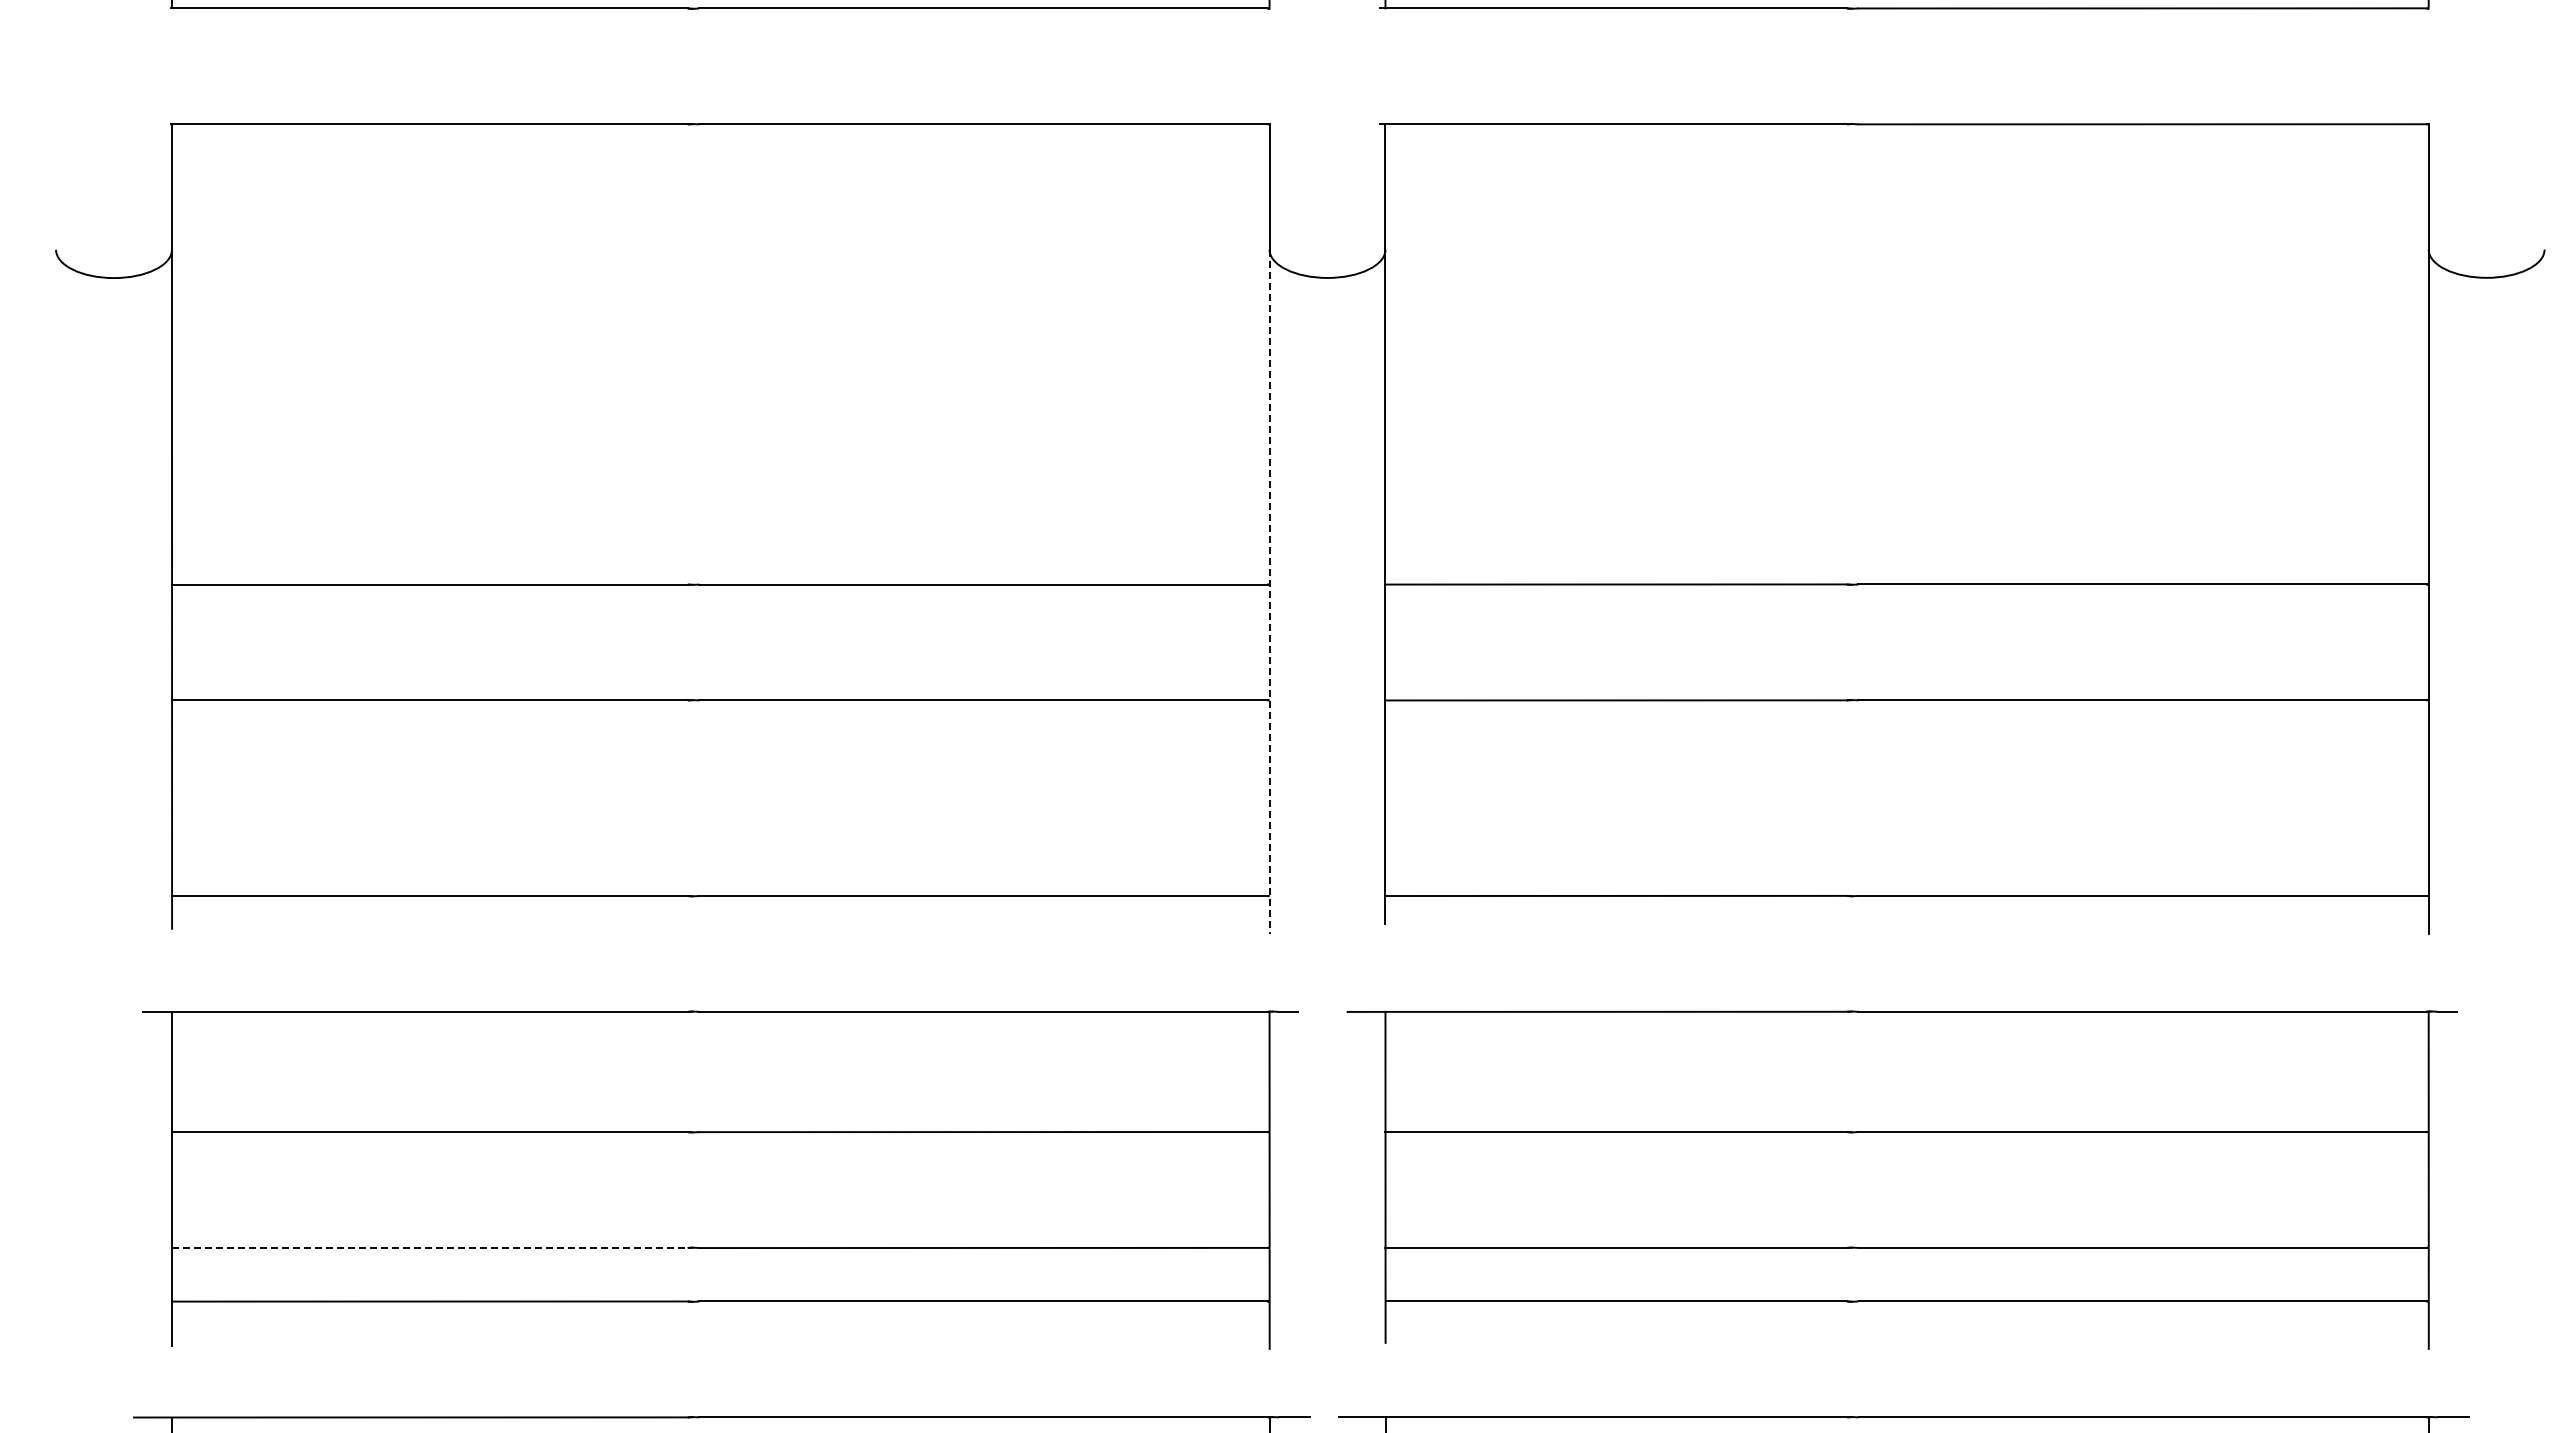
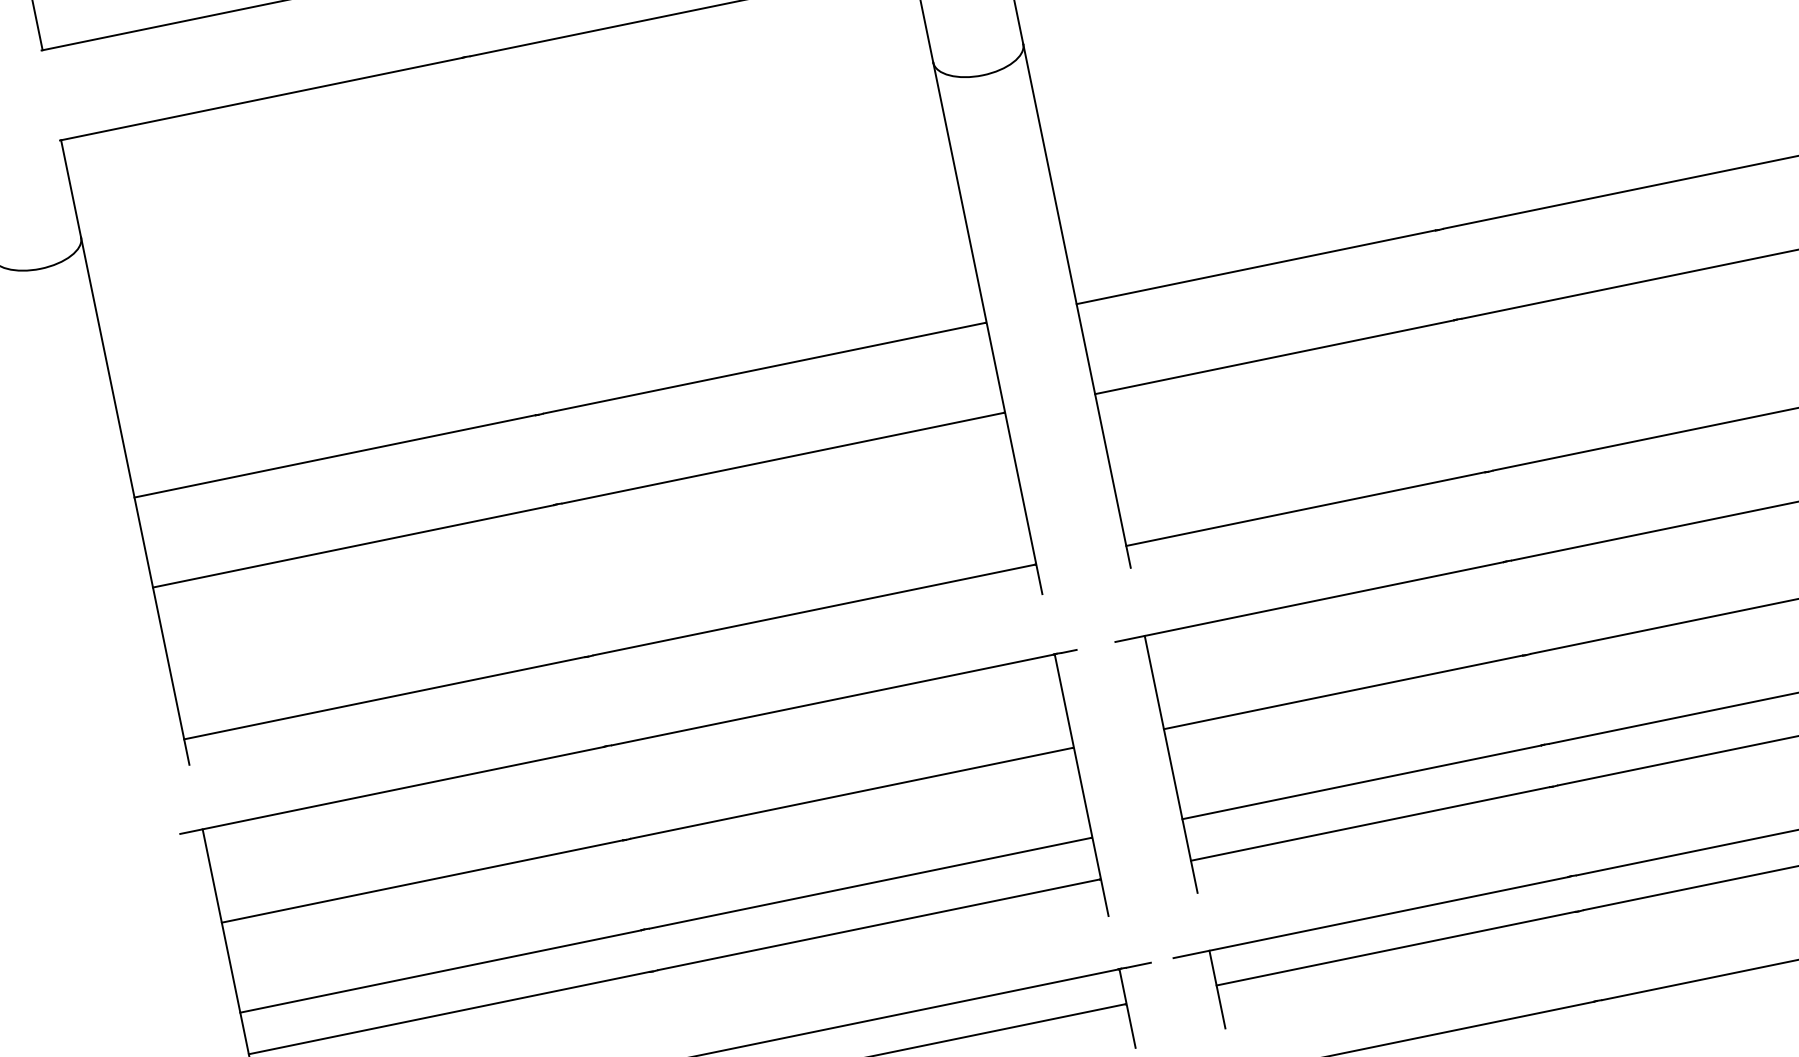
line: (1269, 592) -> (987, 328), dashed -> solid
line: (430, 1248) -> (441, 971), dashed -> solid

